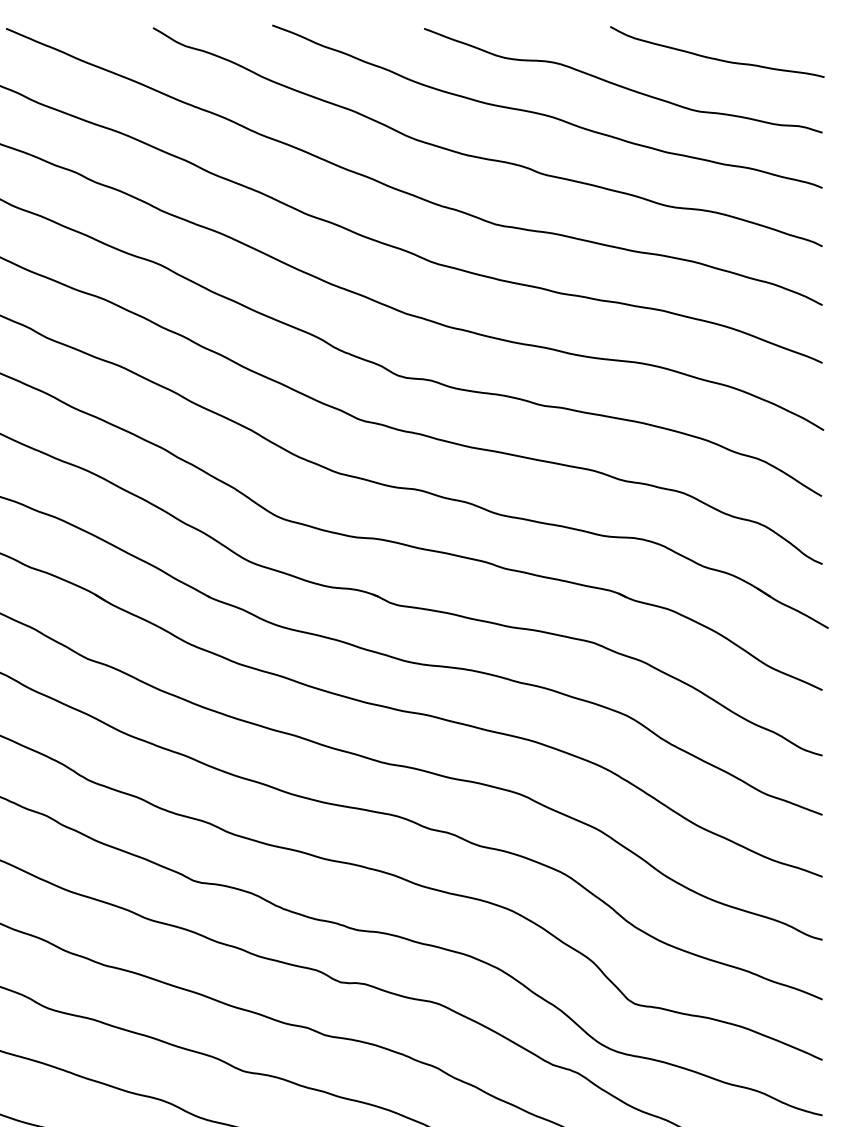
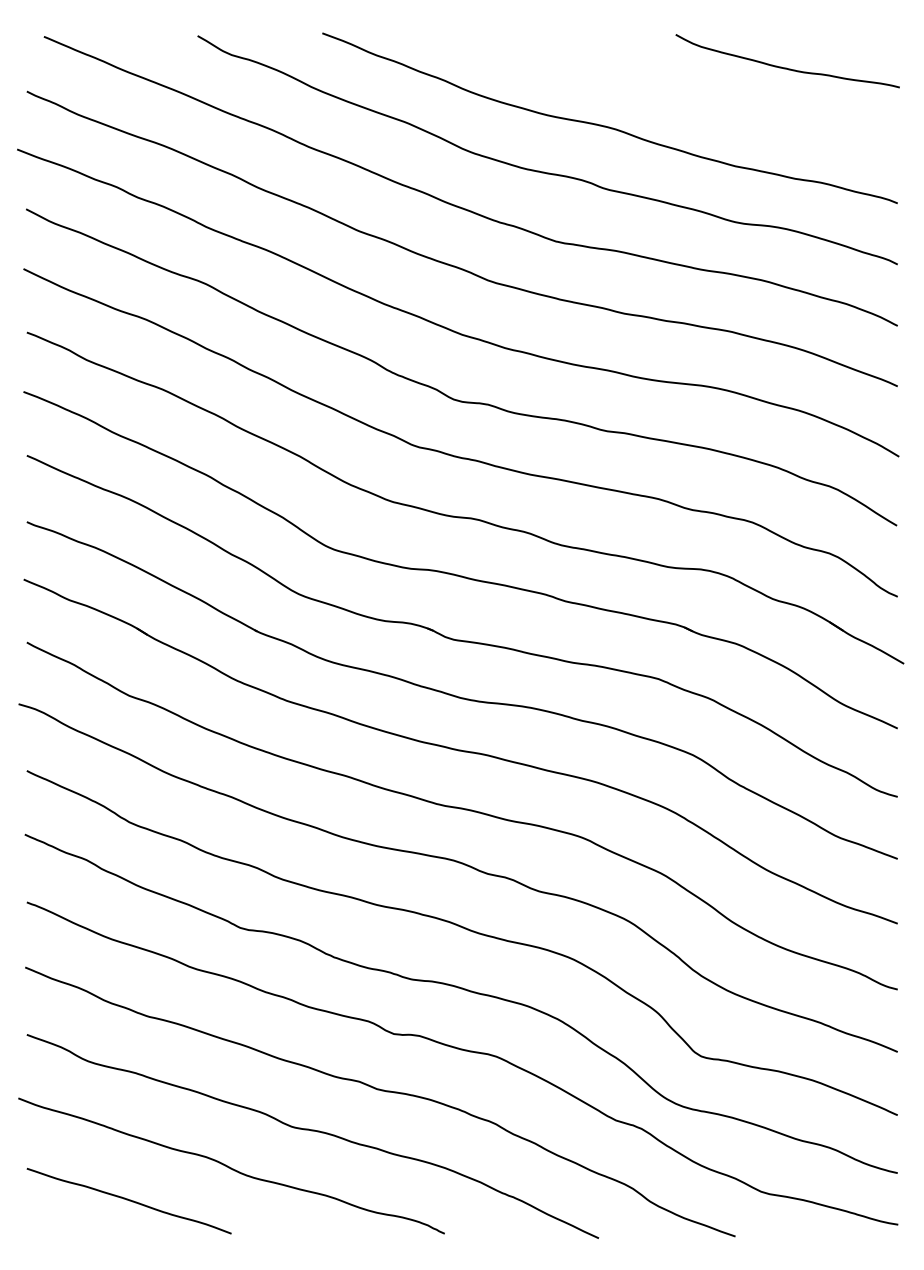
curve: (622, 85) -> (688, 96), removed

